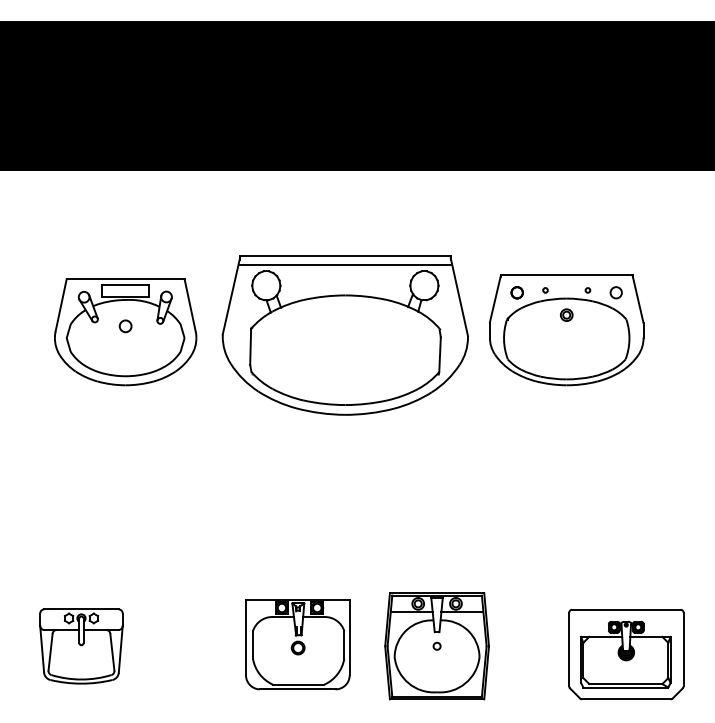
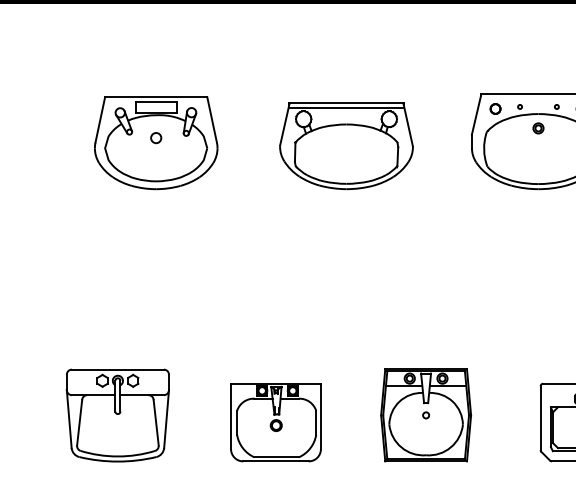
part: (344, 335) -> (345, 146), size x0.62
part: (297, 644) -> (275, 422), moved
part: (81, 646) -> (117, 415), size x1.43

